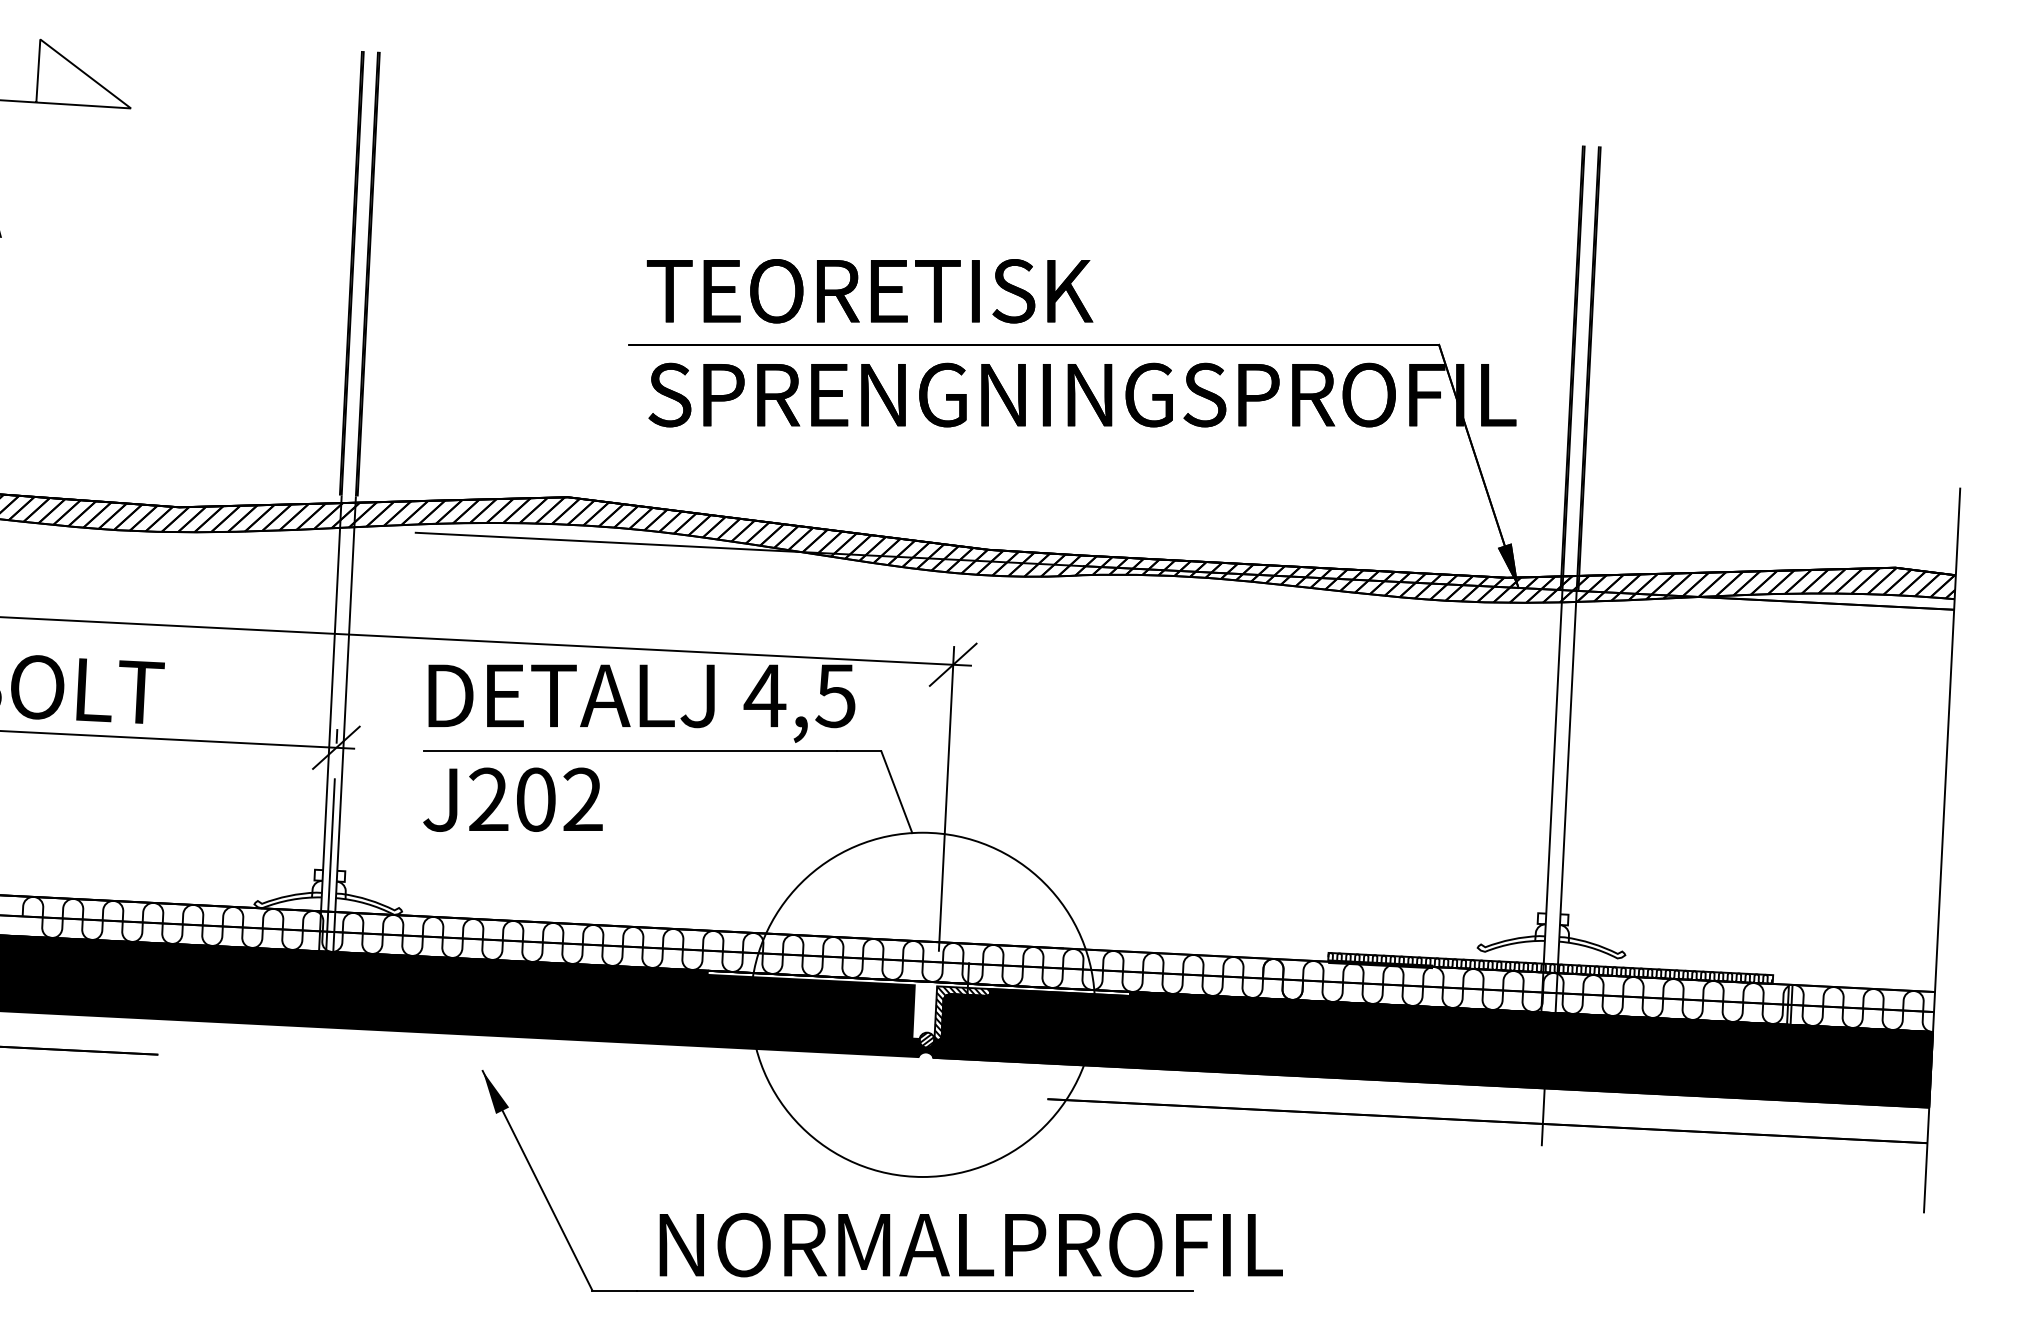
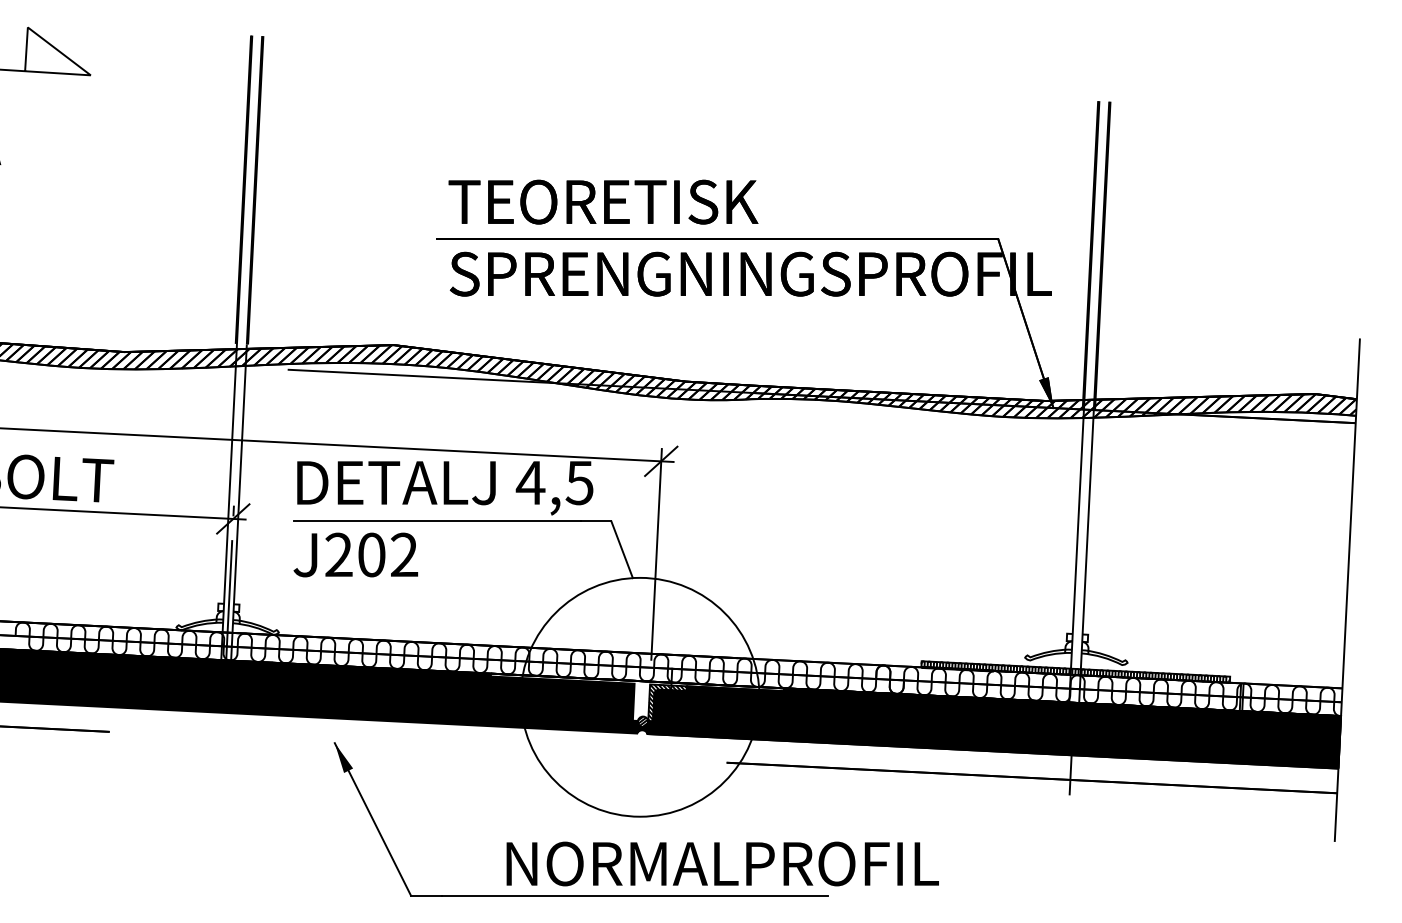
text: (970, 1244) -> (722, 863), moved

